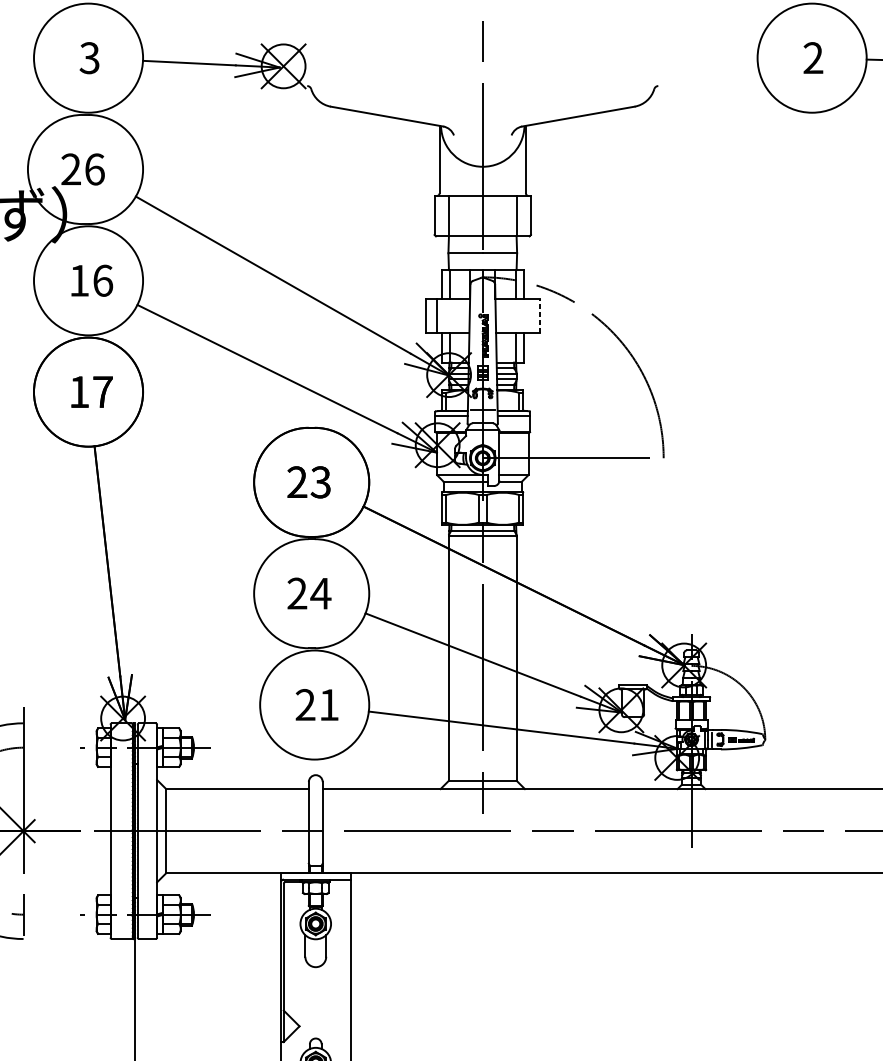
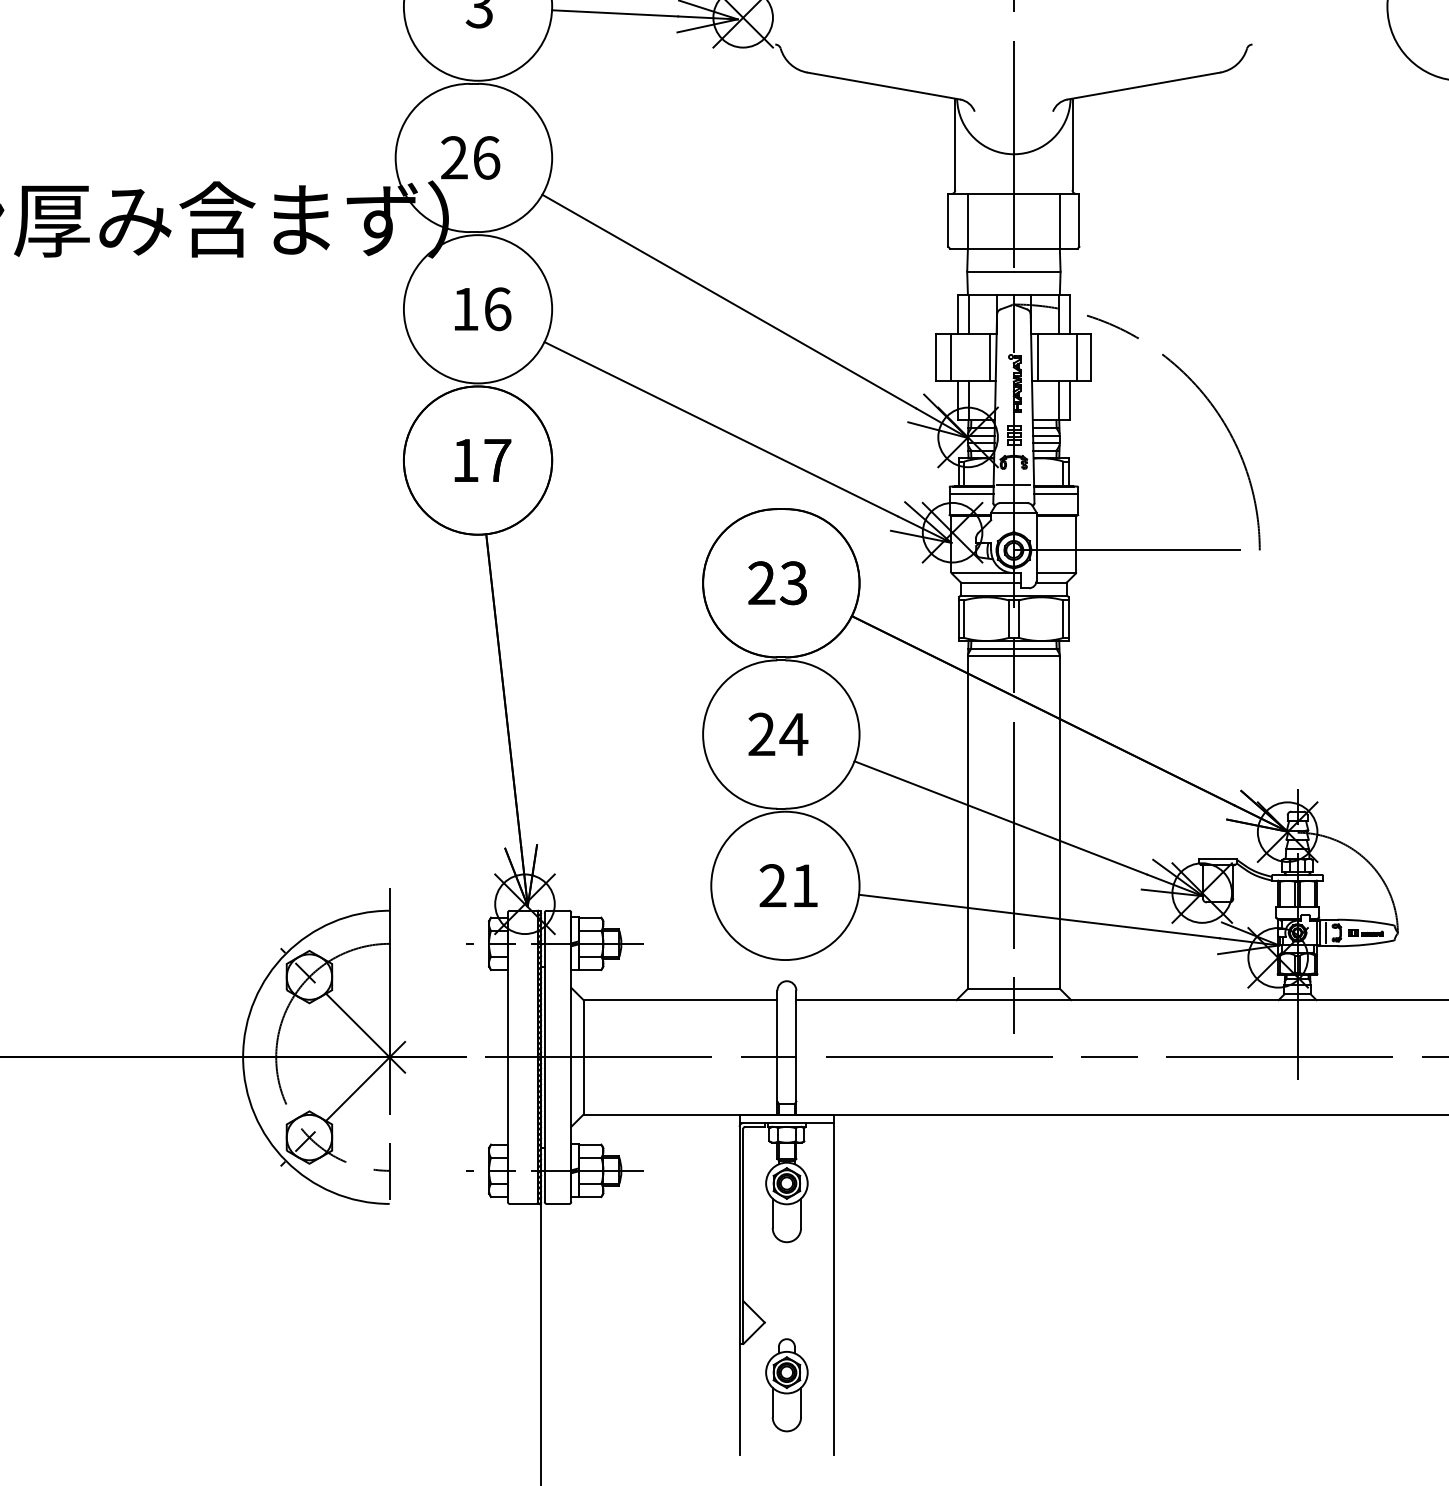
line: (464, 316) -> (989, 357), added
line: (500, 316) -> (1037, 357), added
line: (528, 316) -> (1076, 357), added
line: (539, 316) -> (1091, 357), dashed -> solid

